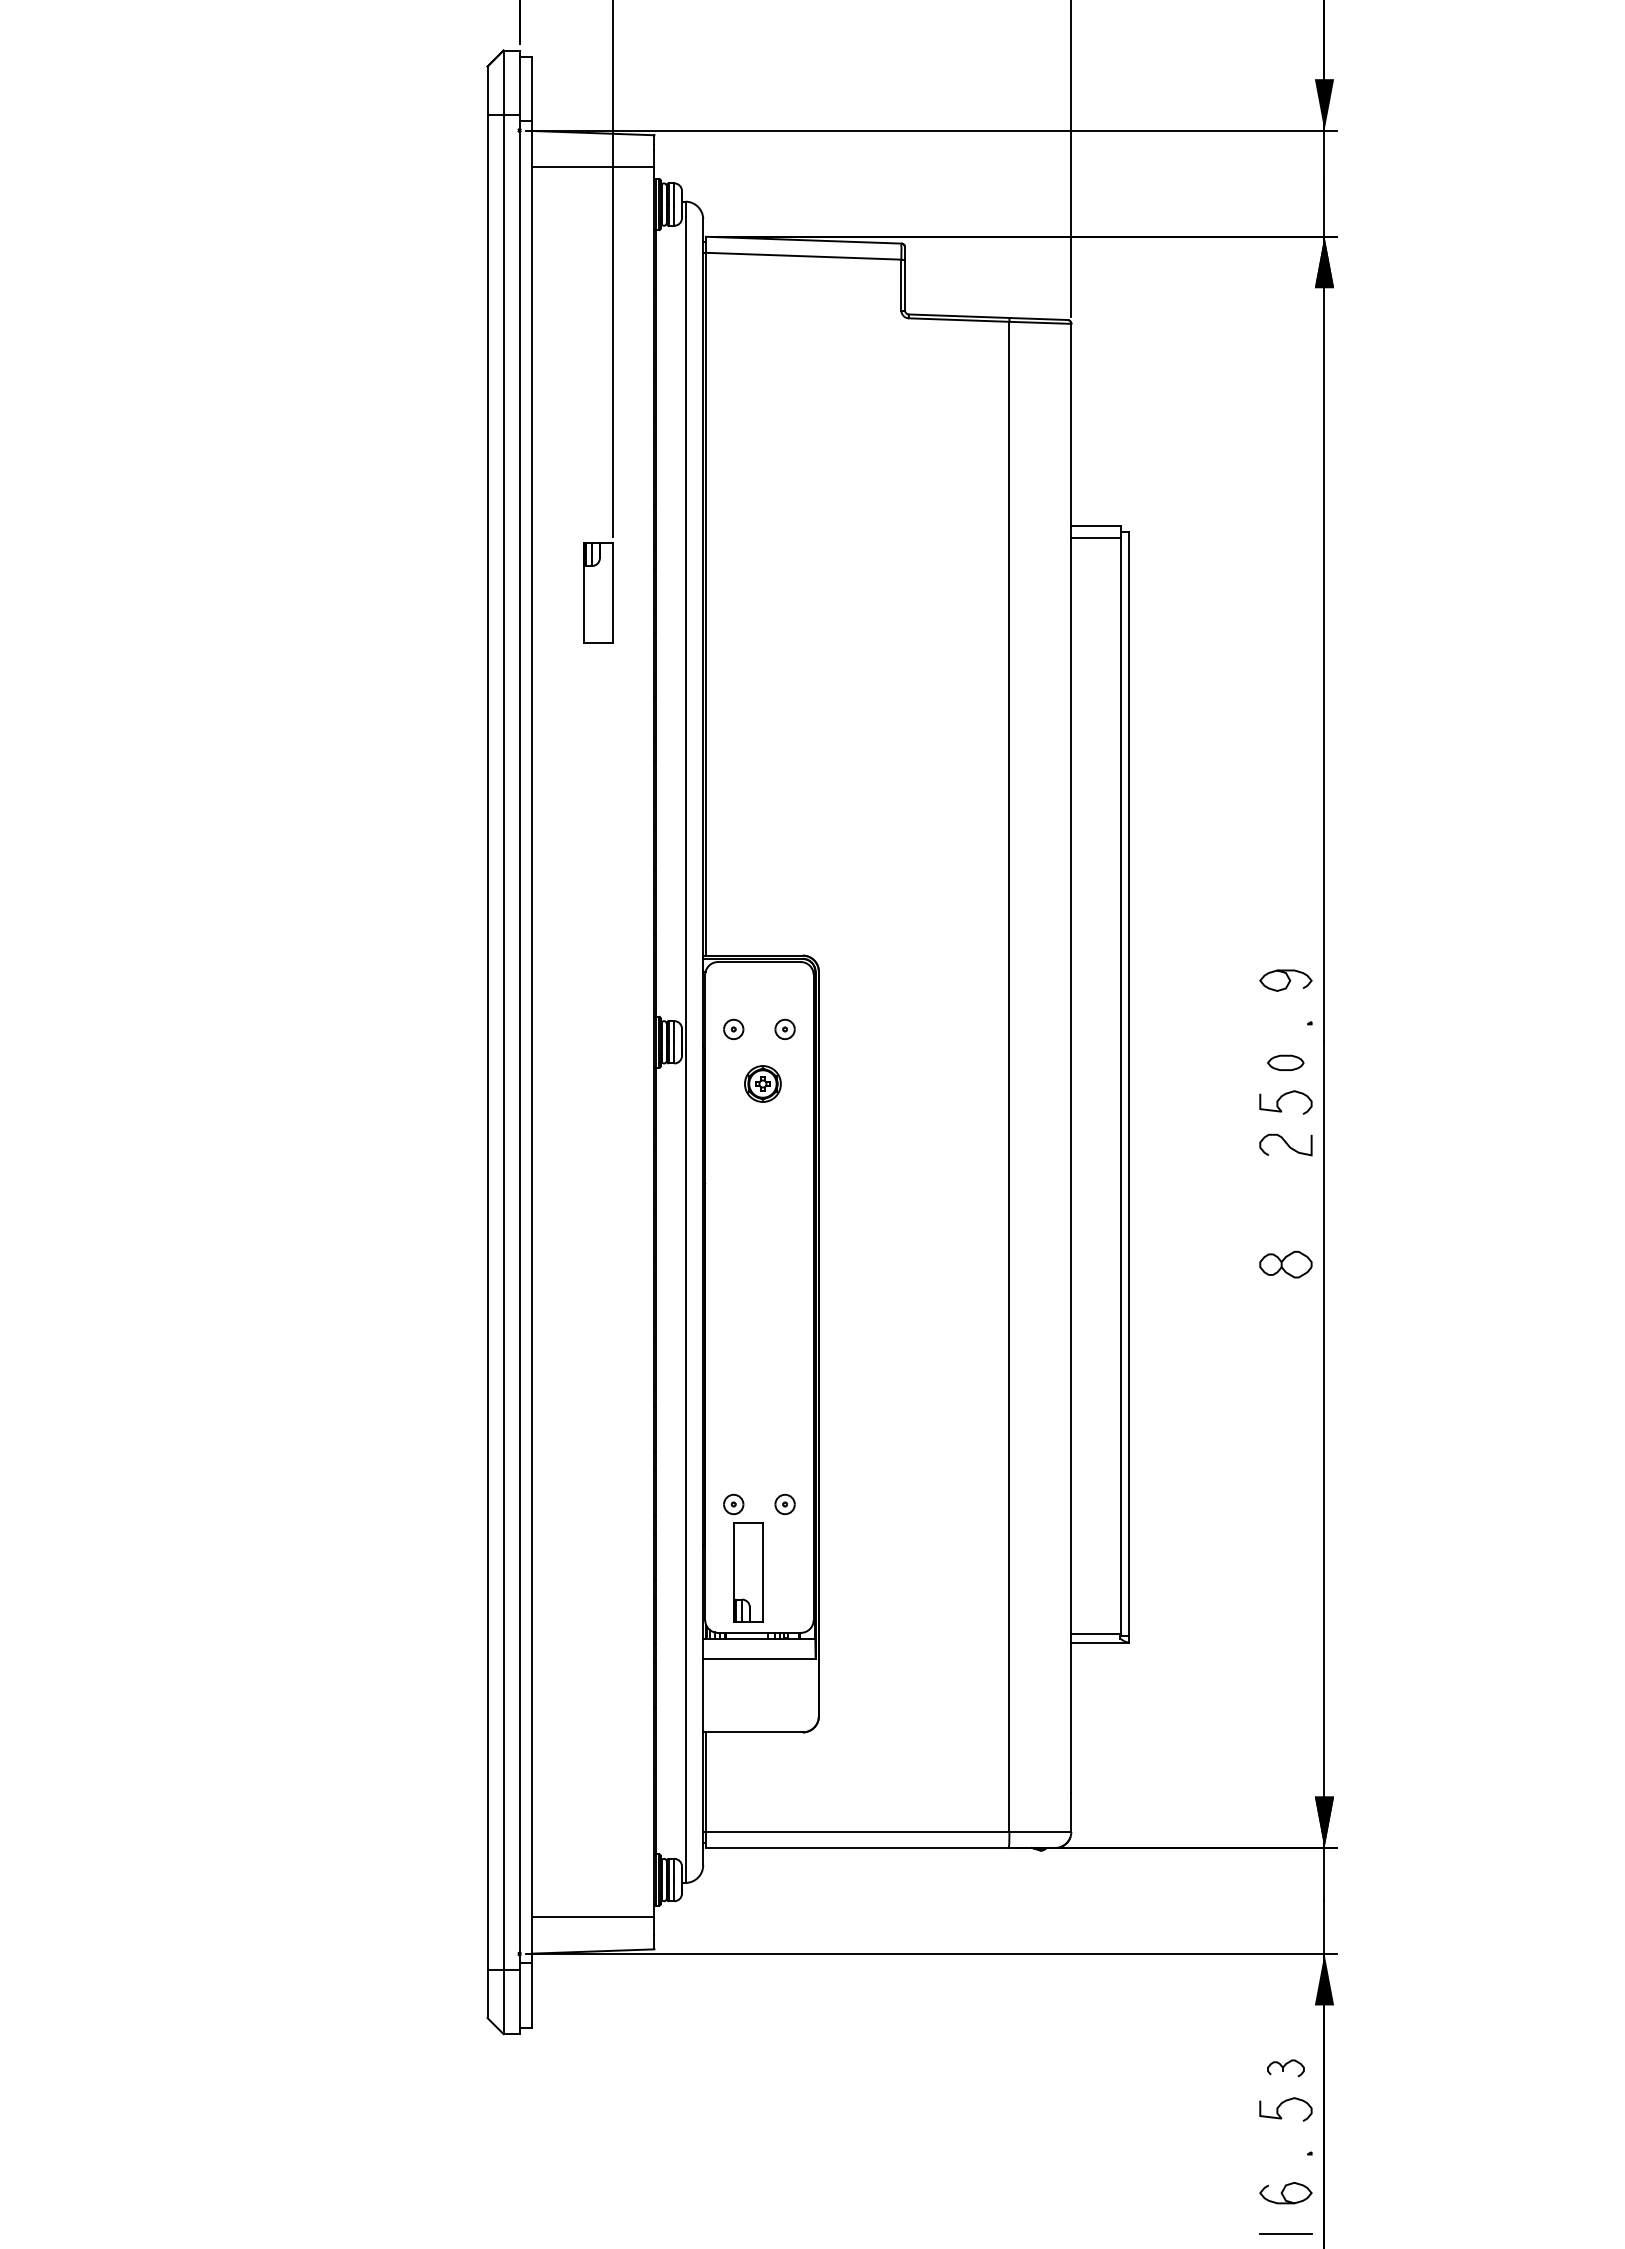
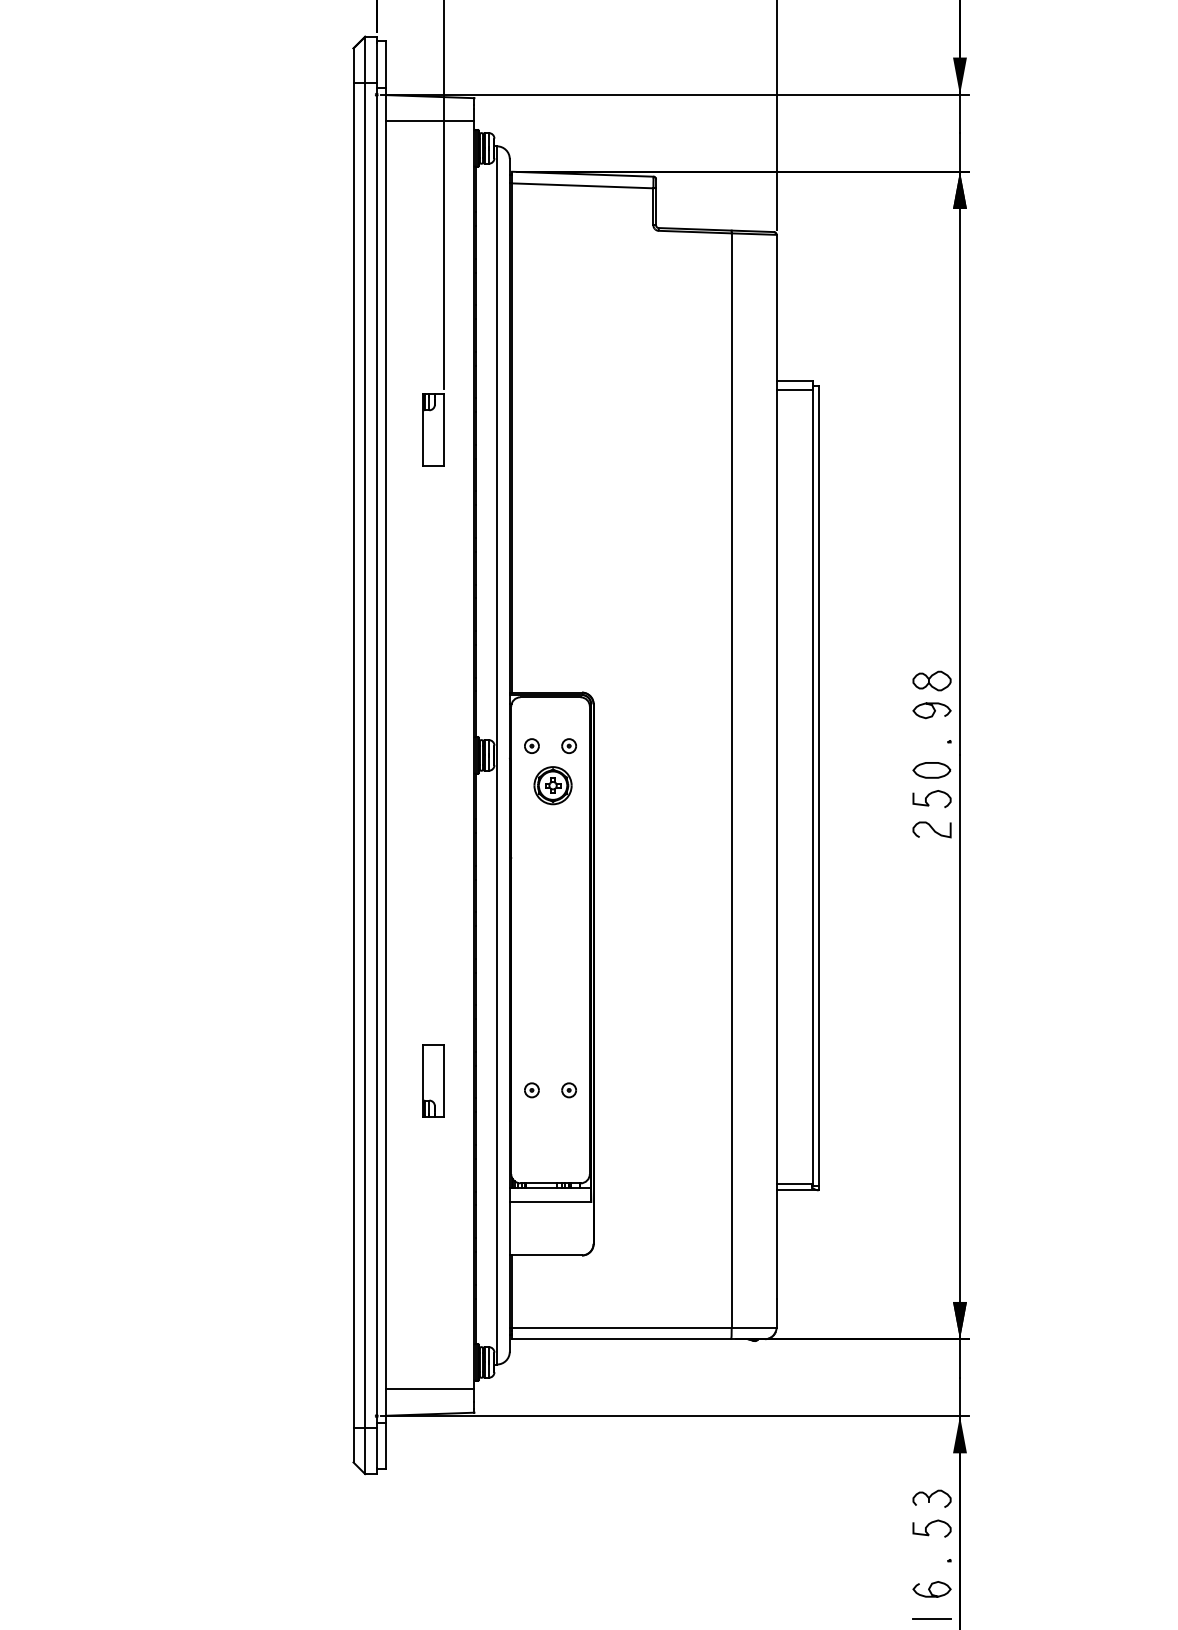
part: (1285, 1062) -> (931, 770), size x1.43
part: (762, 1083) -> (552, 785), size x1.43
part: (1285, 1264) -> (931, 680), moved
part: (748, 1572) -> (433, 1080), moved
part: (1285, 2068) -> (931, 1499), size x1.43

